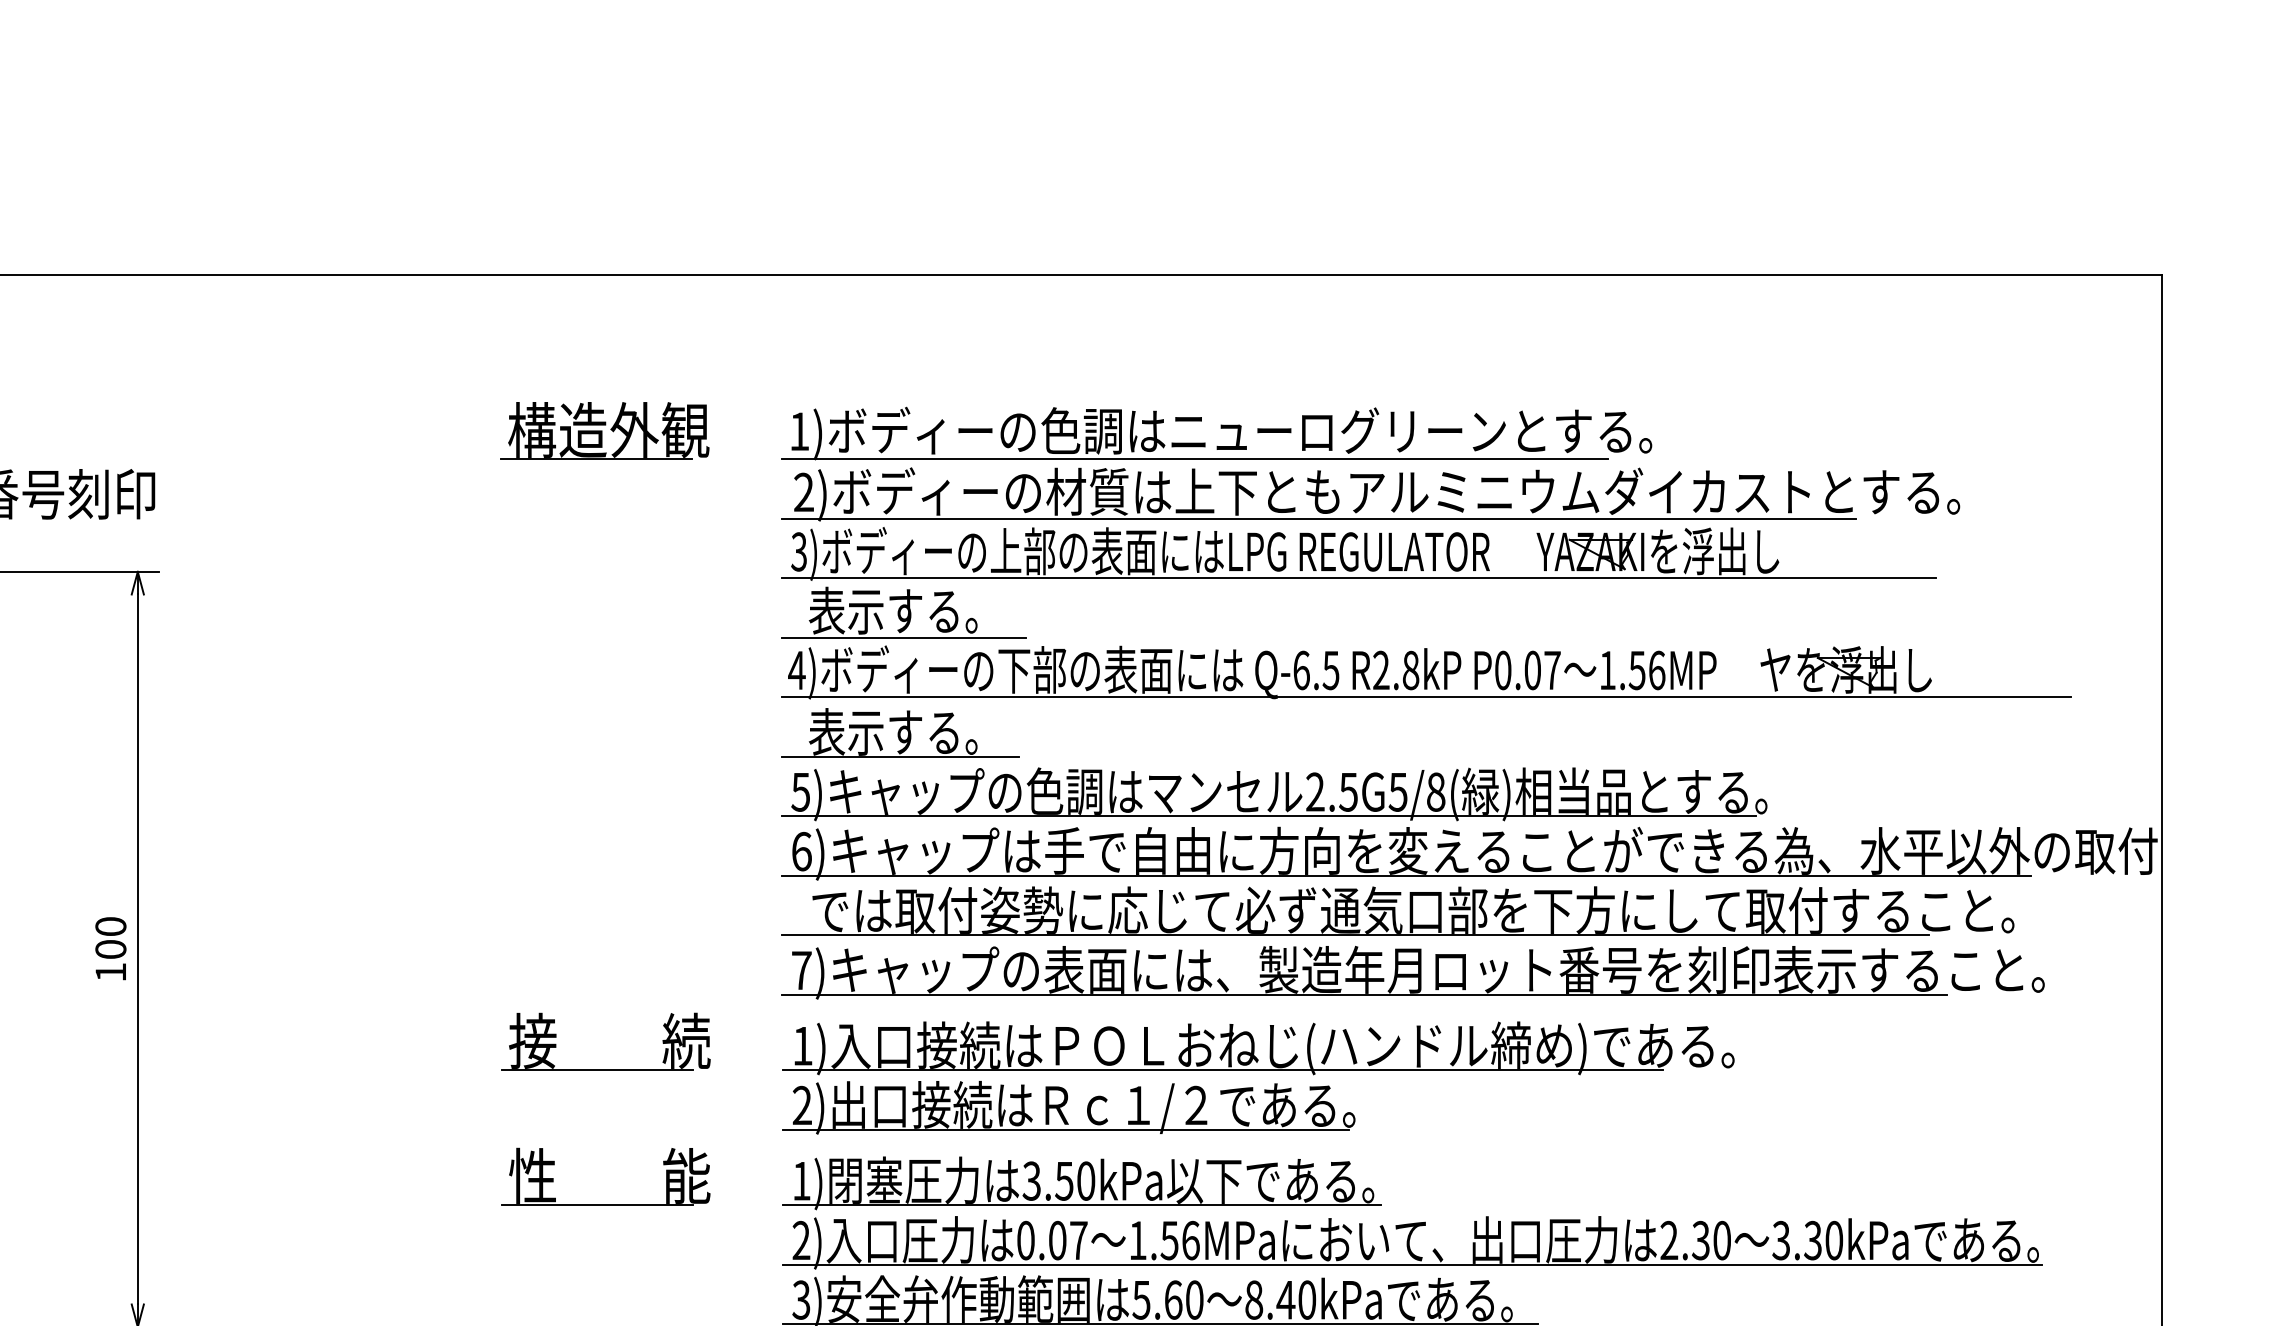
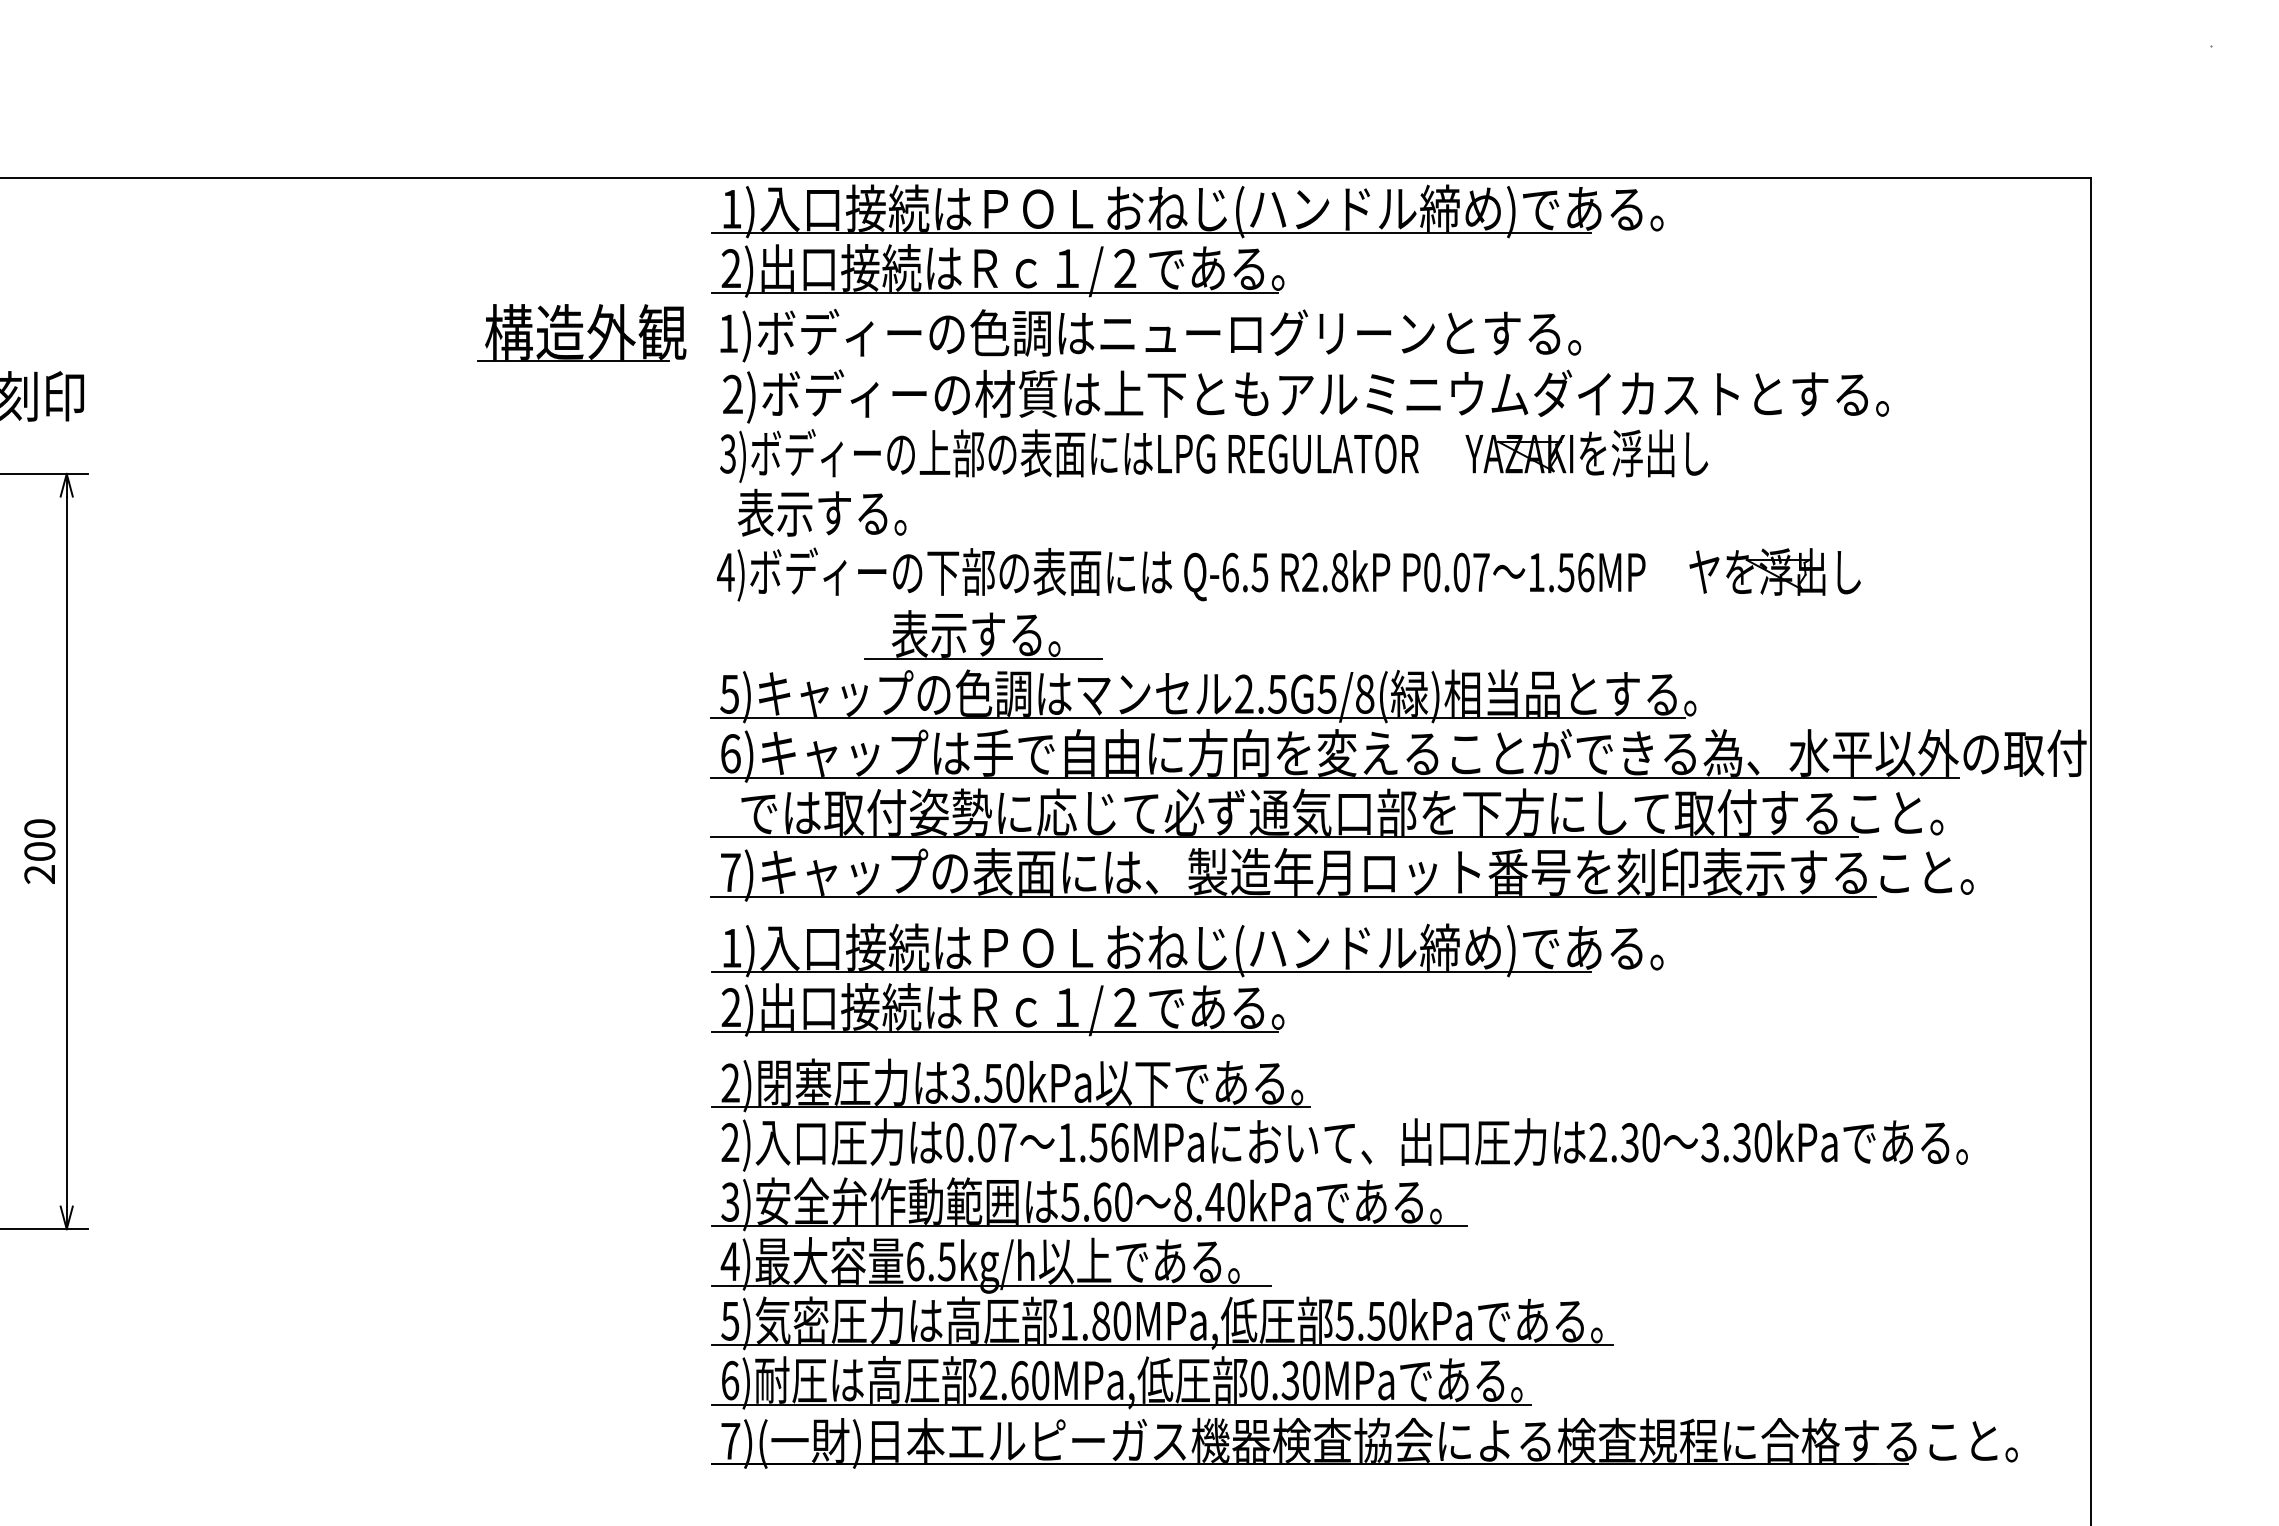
part: (1258, 331) -> (1187, 233), added
part: (604, 430) -> (581, 332), moved
line: (1194, 459) -> (1123, 361), removed
line: (1318, 518) -> (1247, 420), removed
line: (1358, 578) -> (1287, 480), removed
line: (903, 637) -> (832, 539), removed
line: (1426, 697) -> (1355, 599), removed
part: (900, 732) -> (983, 634), moved
text: (110, 972) -> (39, 874), 100 -> 200
part: (605, 1069) -> (534, 971), removed
text: (801, 1180) -> (730, 1082), 1) -> 2)
part: (605, 1204) -> (534, 1106), removed
line: (1411, 1264) -> (1340, 1166), removed

